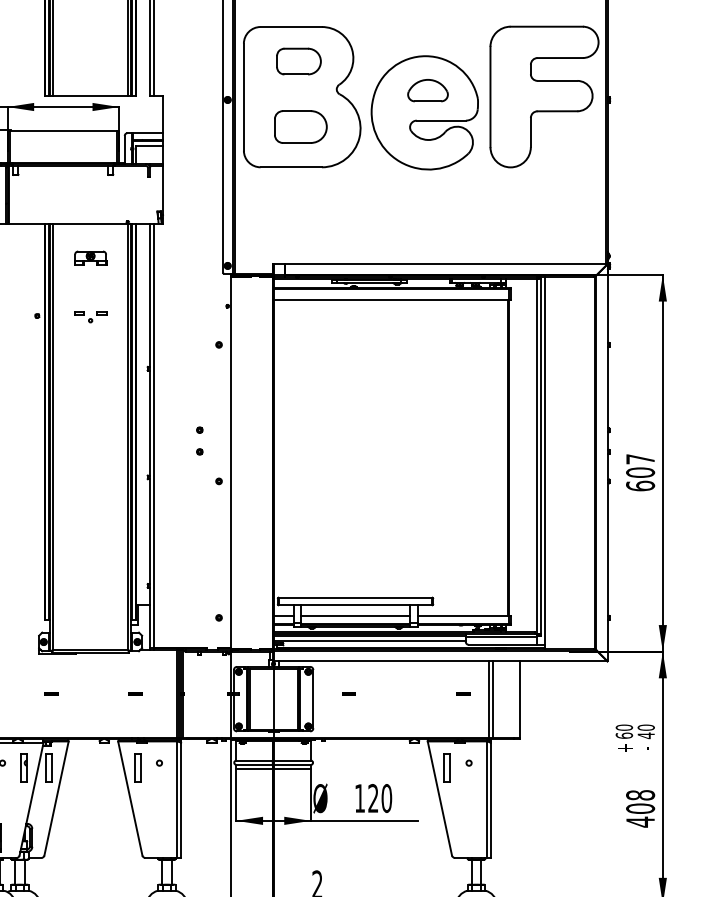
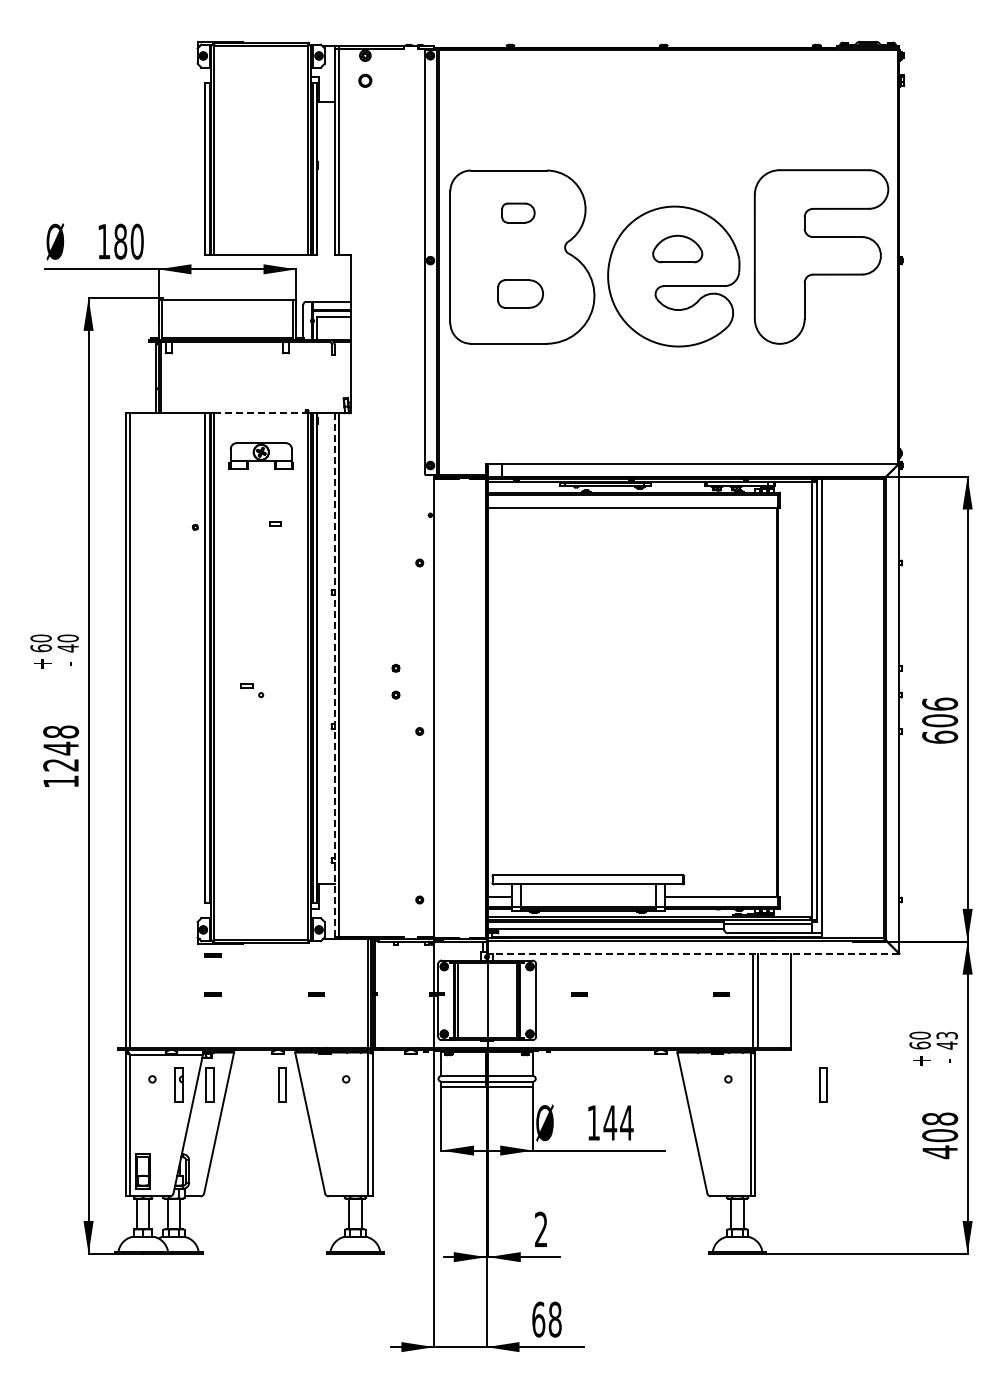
part: (299, 60) -> (518, 212), size x0.6
part: (300, 126) -> (520, 293), size x0.7
line: (90, 223) -> (261, 413), solid -> dashed
part: (90, 257) -> (260, 455), size x1.6
part: (83, 316) -> (252, 690), moved
line: (150, 436) -> (334, 675), solid -> dashed
text: (640, 458) -> (940, 703), 607 -> 606
line: (354, 615) -> (587, 897), removed
line: (440, 661) -> (693, 953), solid -> dashed
part: (51, 662) -> (212, 955), added
text: (645, 727) -> (946, 1035), 40 -> 43
part: (137, 767) -> (282, 1084), moved
part: (447, 767) -> (823, 1084), moved
text: (380, 798) -> (618, 1122), 120 -> 144

